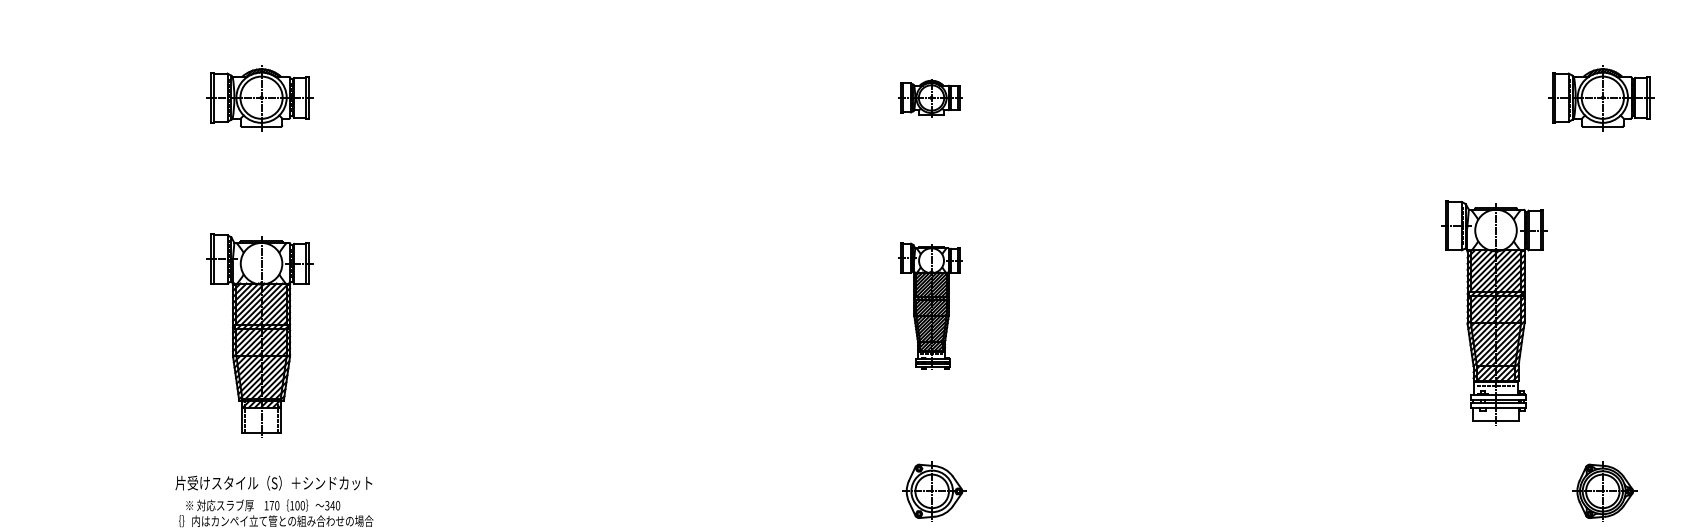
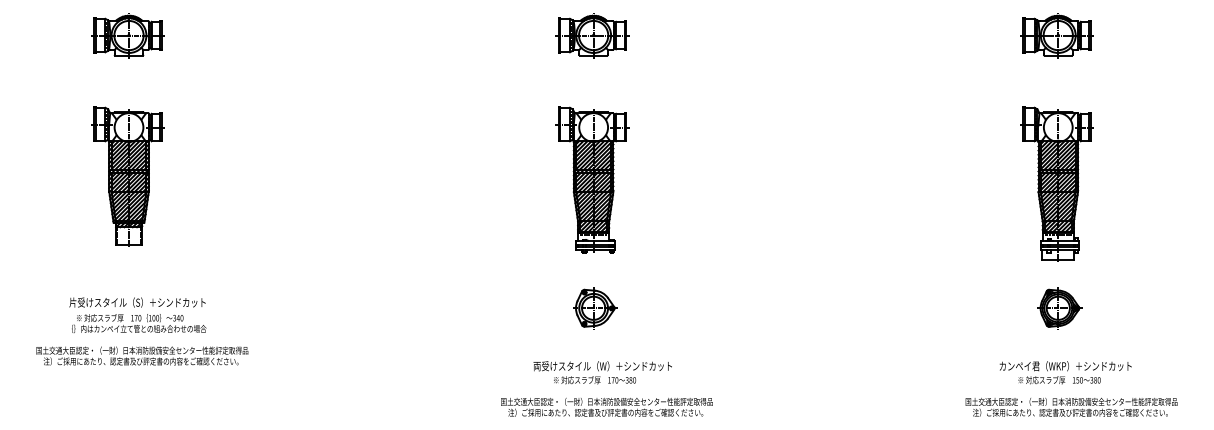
part: (930, 97) -> (592, 35), size x1.67
part: (930, 305) -> (592, 179), size x1.67
part: (1493, 311) -> (1056, 183), moved
part: (259, 334) -> (127, 176), moved

